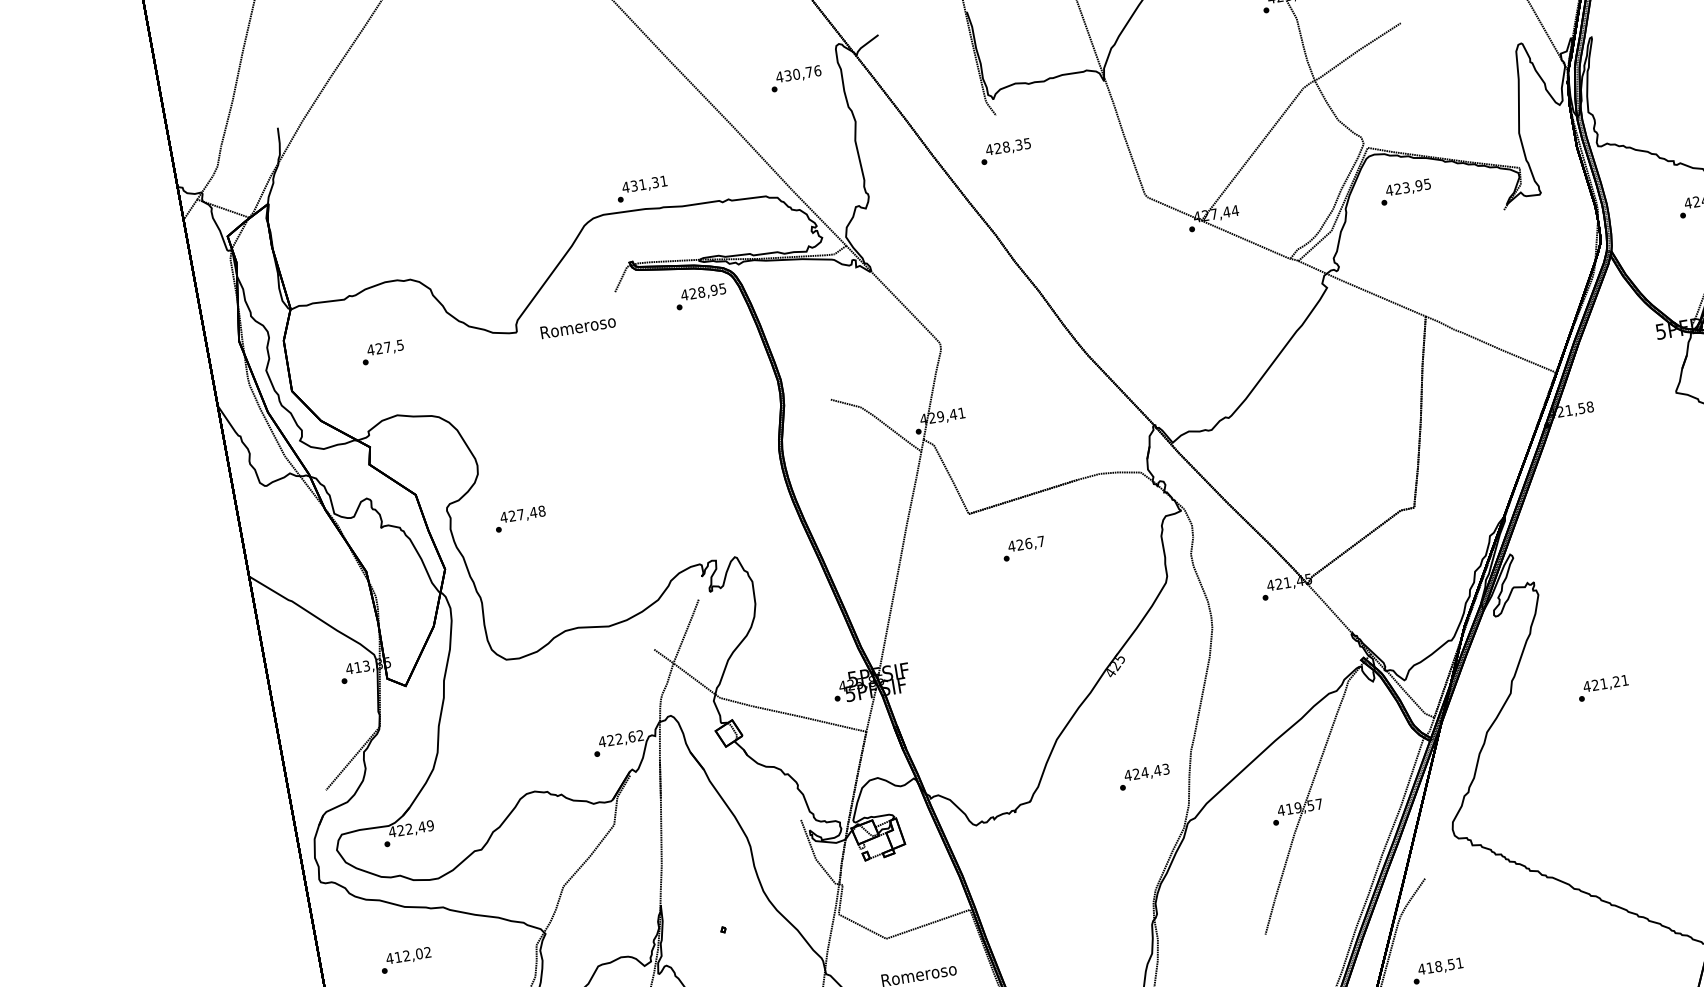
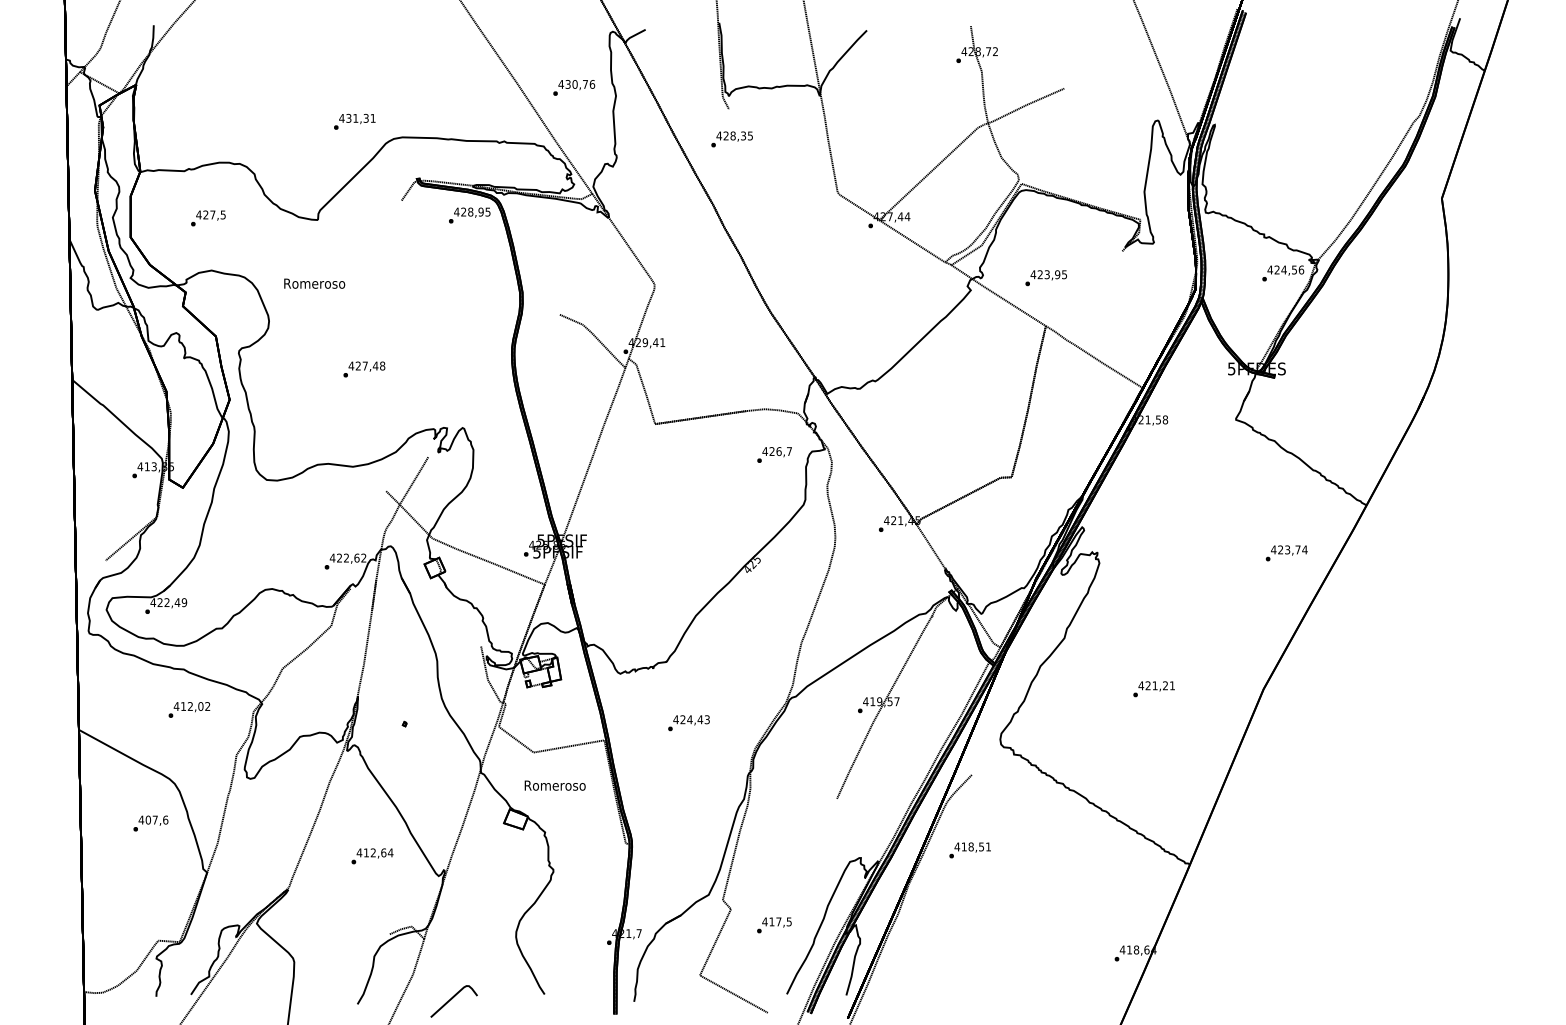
text: (796, 78) -> (574, 87), moved
text: (641, 188) -> (354, 121), moved
text: (1404, 192) -> (1045, 278), moved
text: (577, 326) -> (314, 283), moved
text: (520, 519) -> (364, 369), moved
text: (1023, 548) -> (774, 454), moved
text: (1602, 688) -> (1153, 689), moved
text: (1143, 777) -> (688, 723), moved
text: (406, 959) -> (189, 709), moved

